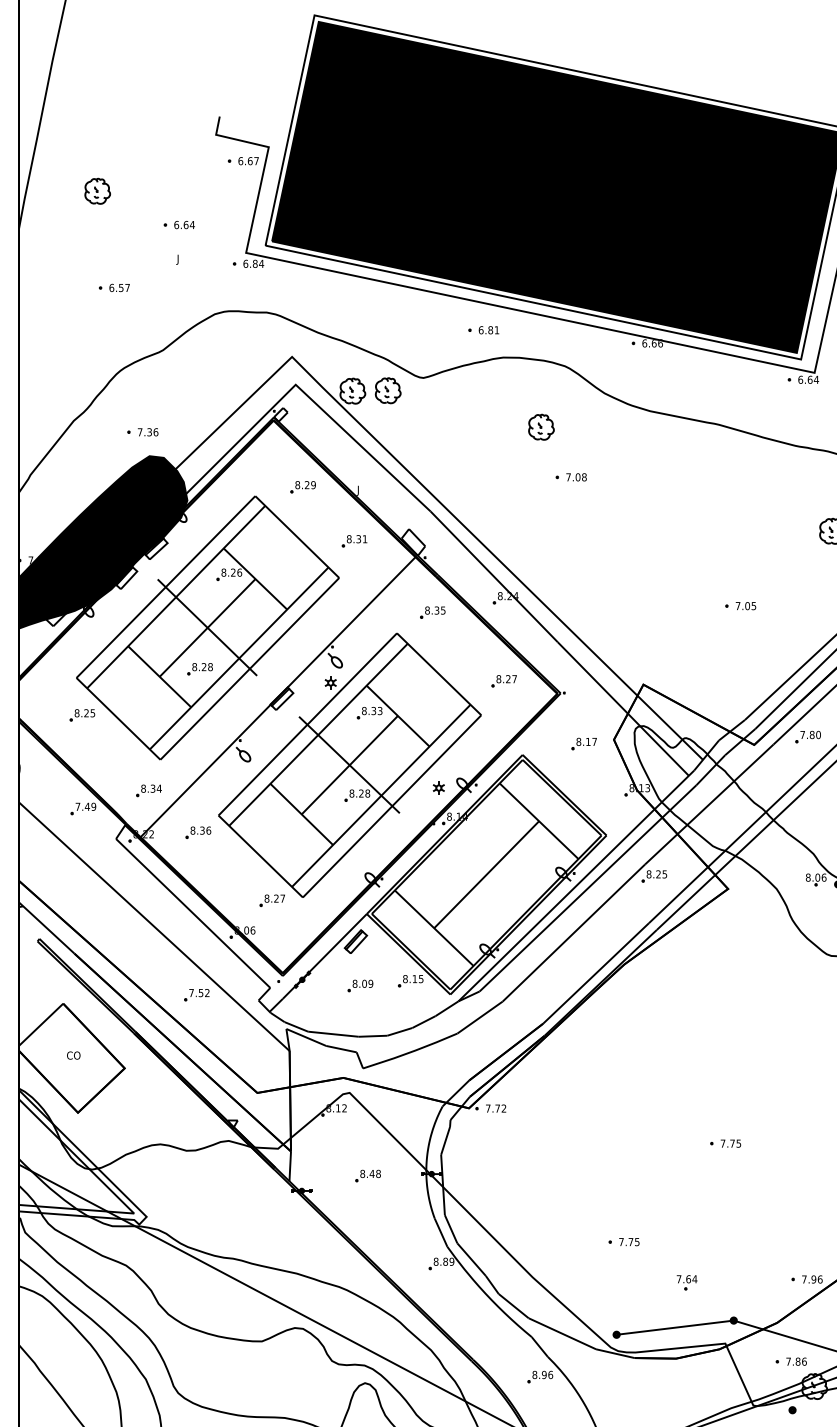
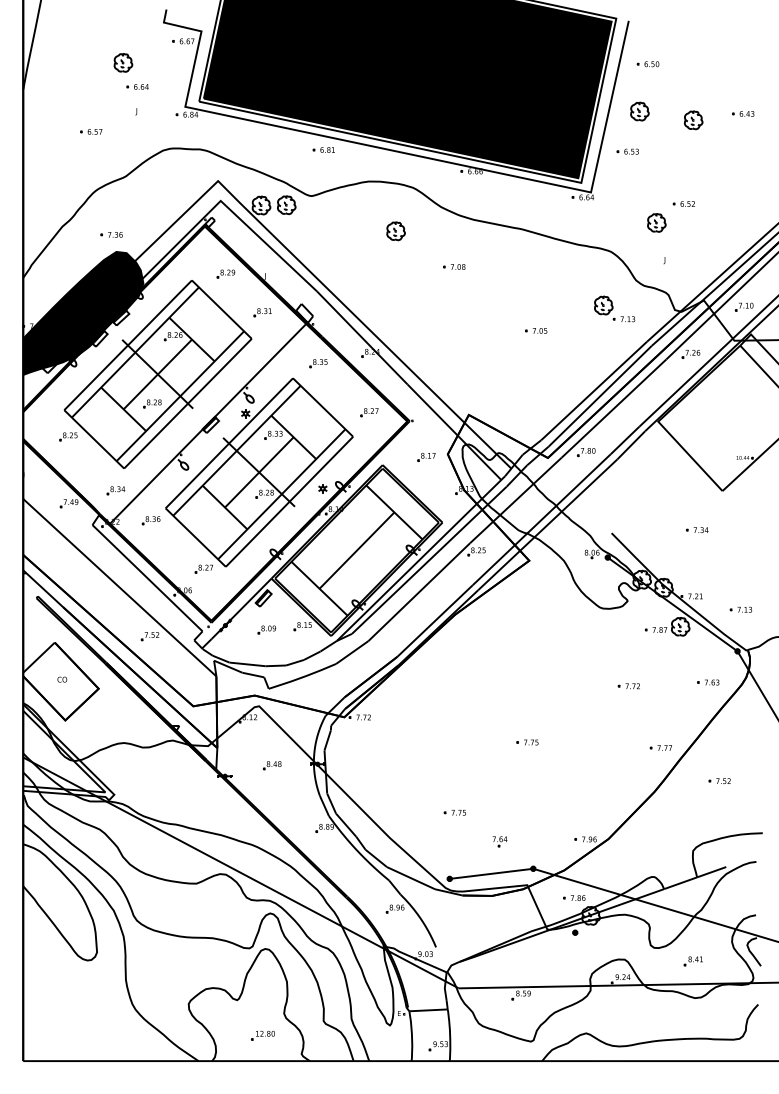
part: (97, 190) -> (123, 62), moved
part: (483, 329) -> (323, 149), moved
part: (571, 476) -> (454, 266), moved
part: (741, 605) -> (536, 330), moved

